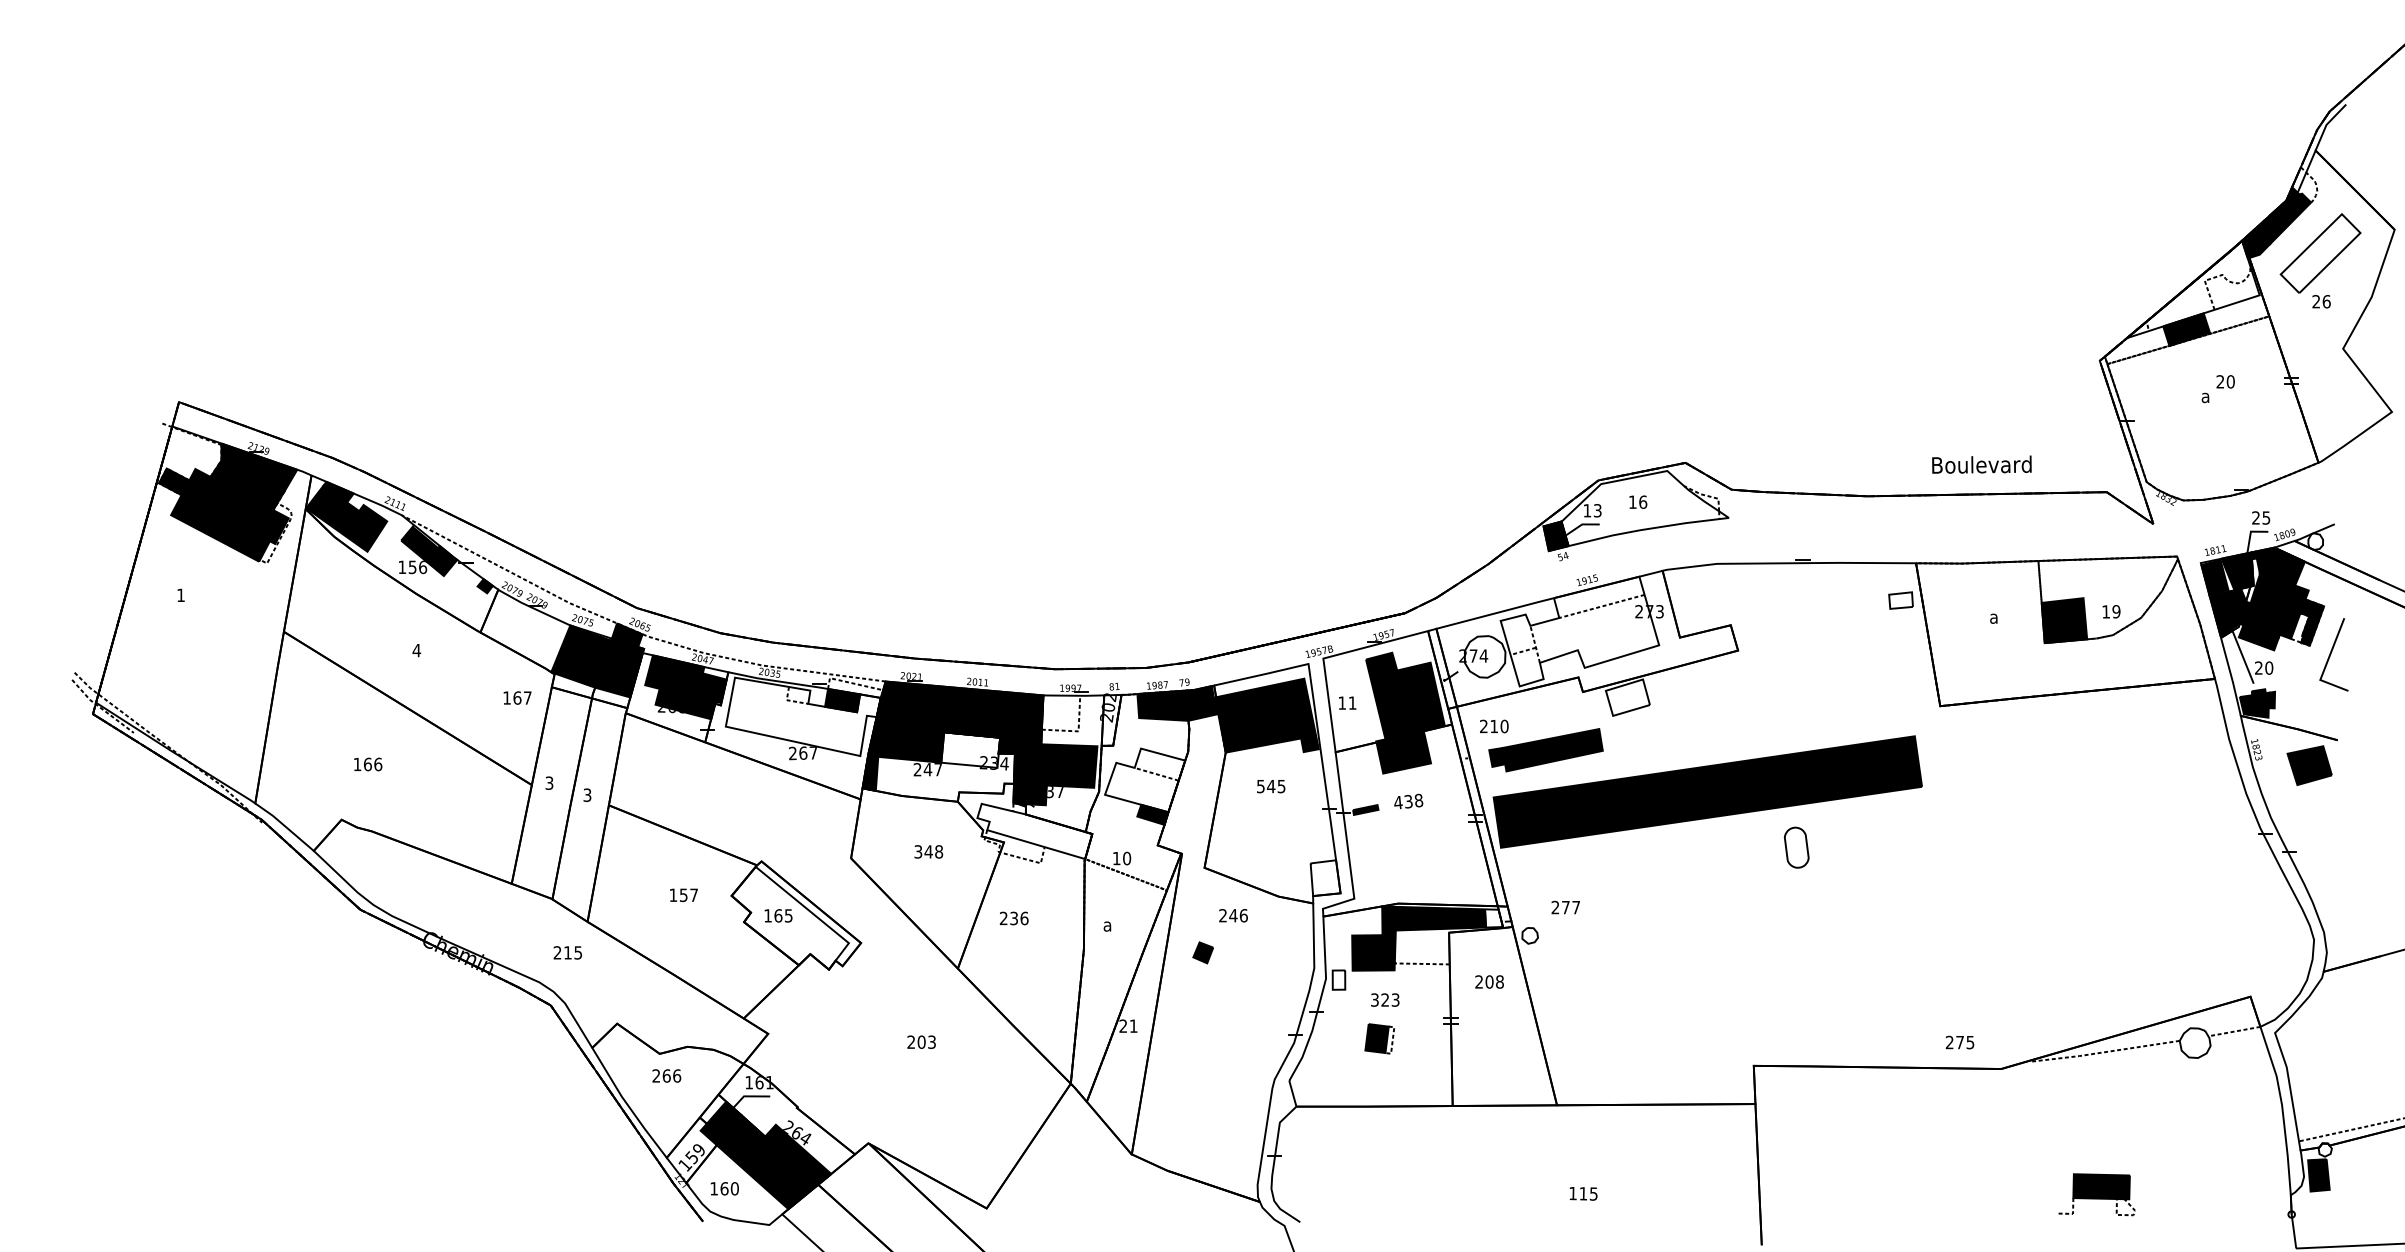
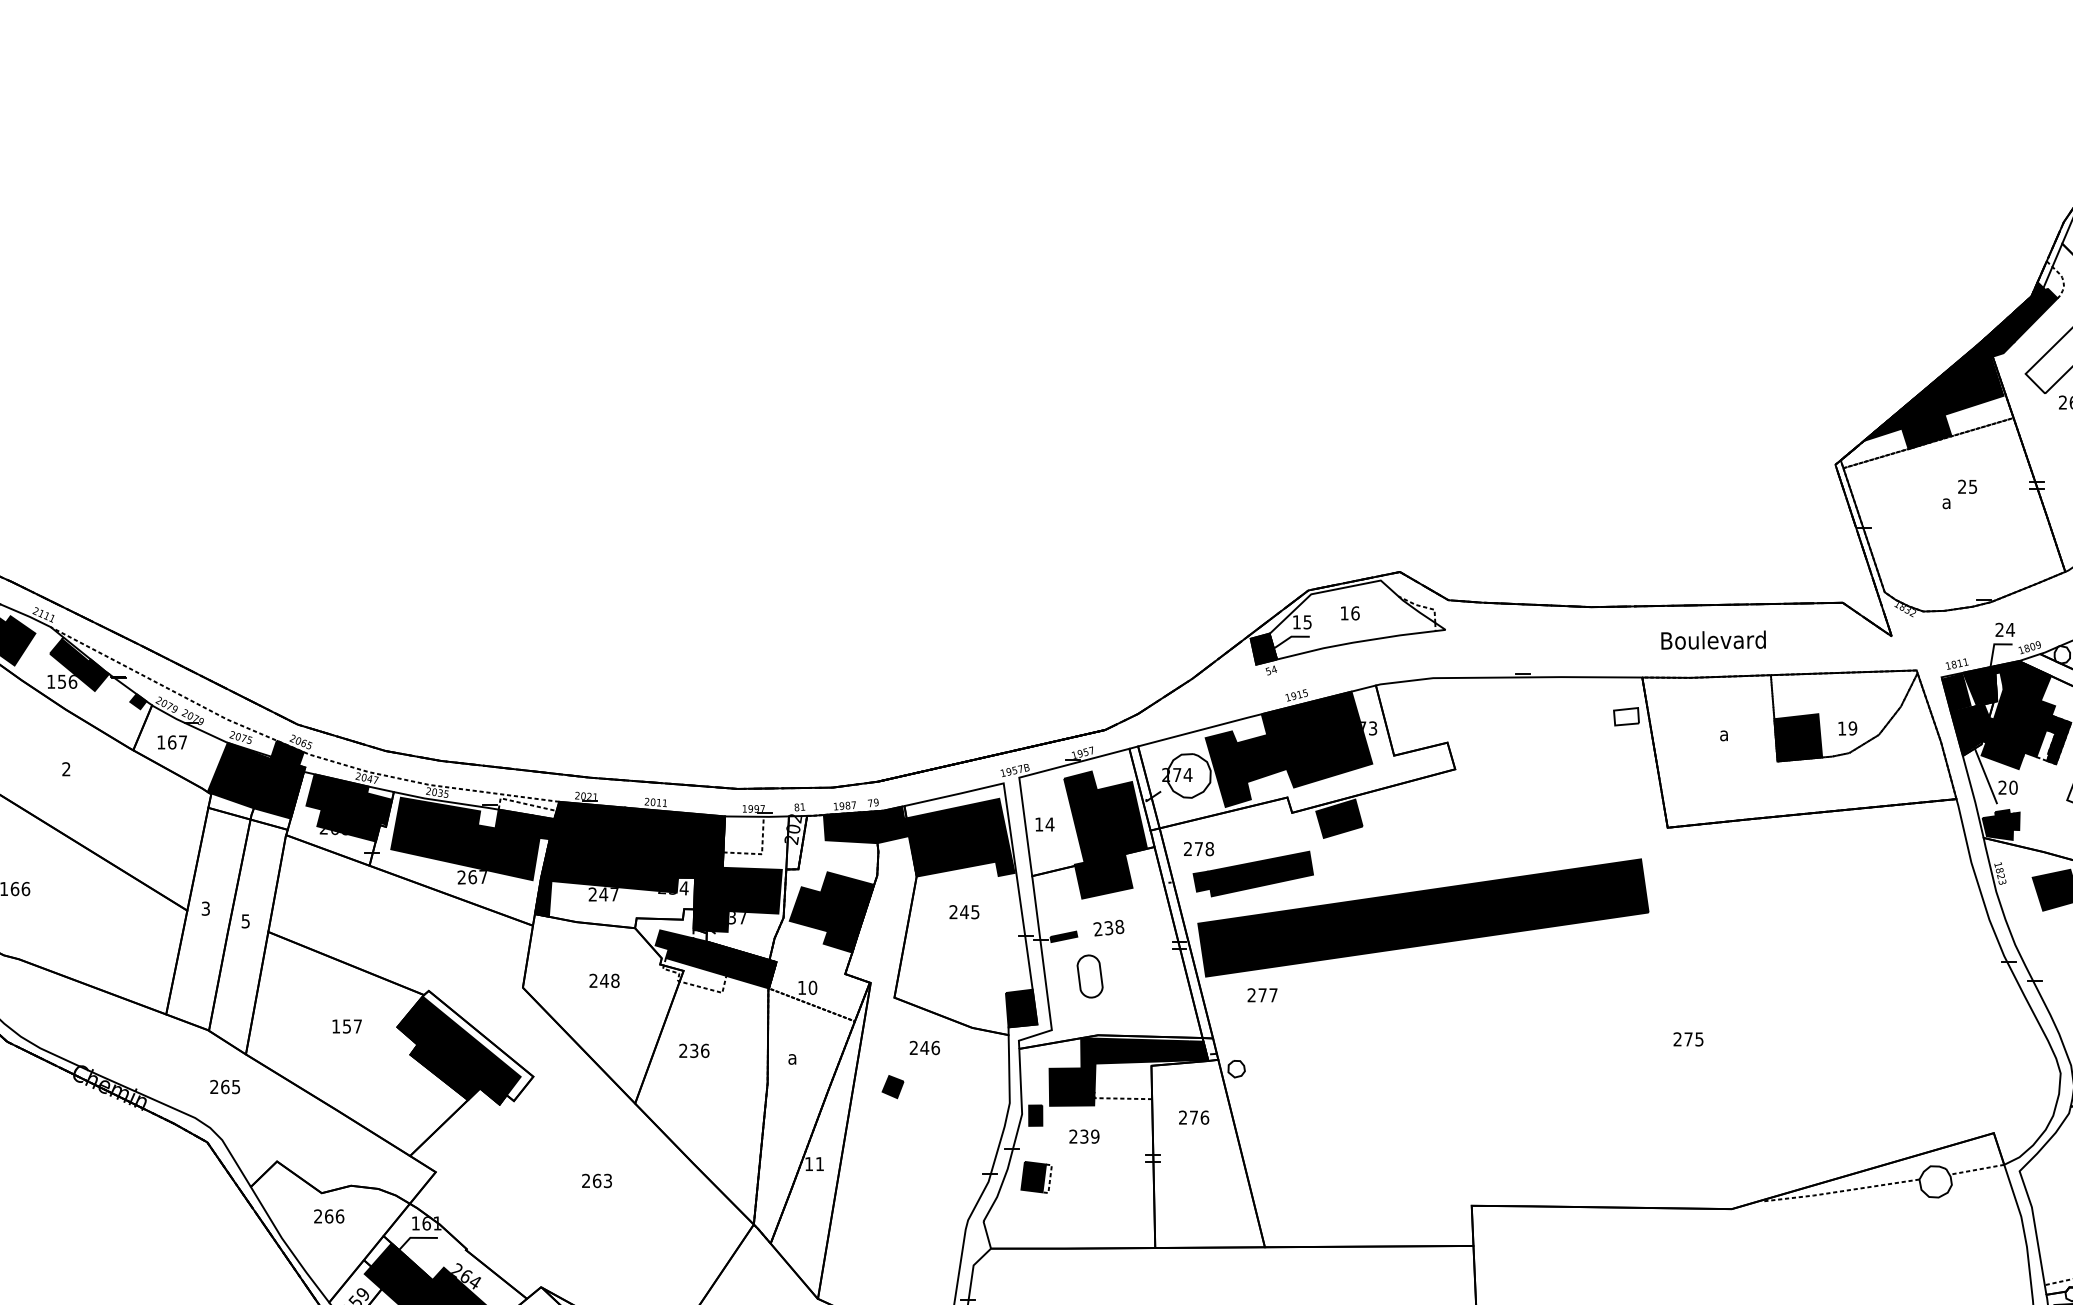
fill: (2192, 289) -> (1932, 389), added
text: (2230, 381) -> (1972, 486), 20 -> 25
text: (1981, 464) -> (1713, 639), moved
text: (1597, 510) -> (1307, 622), 13 -> 15
text: (2266, 517) -> (2010, 629), 25 -> 24
fill: (1579, 631) -> (1288, 749), added
text: (416, 650) -> (66, 769), 4 -> 2
text: (517, 697) -> (172, 741), moved
fill: (1627, 697) -> (1338, 818), added
text: (1352, 702) -> (1049, 823), 11 -> 14
fill: (802, 716) -> (471, 838), added
text: (1499, 726) -> (1204, 849), 210 -> 278
fill: (970, 749) -> (648, 873), added
fill: (1145, 780) -> (832, 905), added
text: (1260, 786) -> (953, 912), 545 -> 245
text: (587, 794) -> (245, 920), 3 -> 5
text: (1398, 802) -> (1098, 928), 438 -> 238
fill: (1034, 831) -> (715, 959), added
part: (1796, 847) -> (1089, 976), moved
text: (918, 851) -> (593, 980), 348 -> 248
fill: (1325, 878) -> (1021, 1008), added
text: (1565, 907) -> (1262, 995), moved
fill: (789, 917) -> (458, 1049), added
fill: (1493, 918) -> (1198, 1050), added
text: (568, 952) -> (225, 1086), 215 -> 265
fill: (1338, 979) -> (1035, 1115), added
text: (1494, 981) -> (1199, 1117), 208 -> 276
text: (1385, 999) -> (1084, 1136), 323 -> 239
text: (1122, 1025) -> (808, 1163), 21 -> 11
part: (1379, 1038) -> (1036, 1177), moved
text: (921, 1041) -> (596, 1180), 203 -> 263
text: (1959, 1042) -> (1687, 1039), moved

